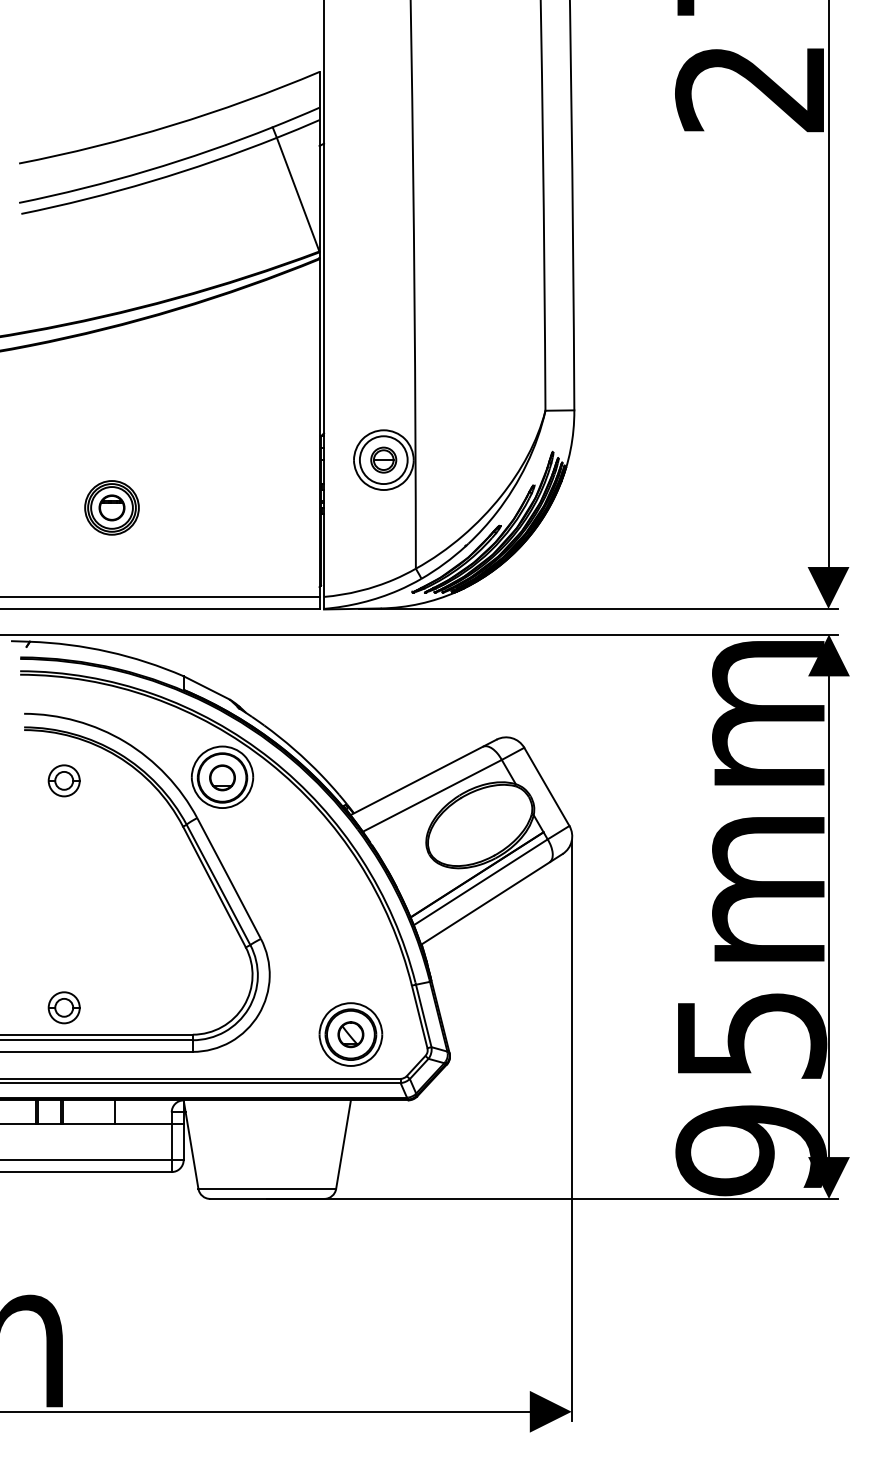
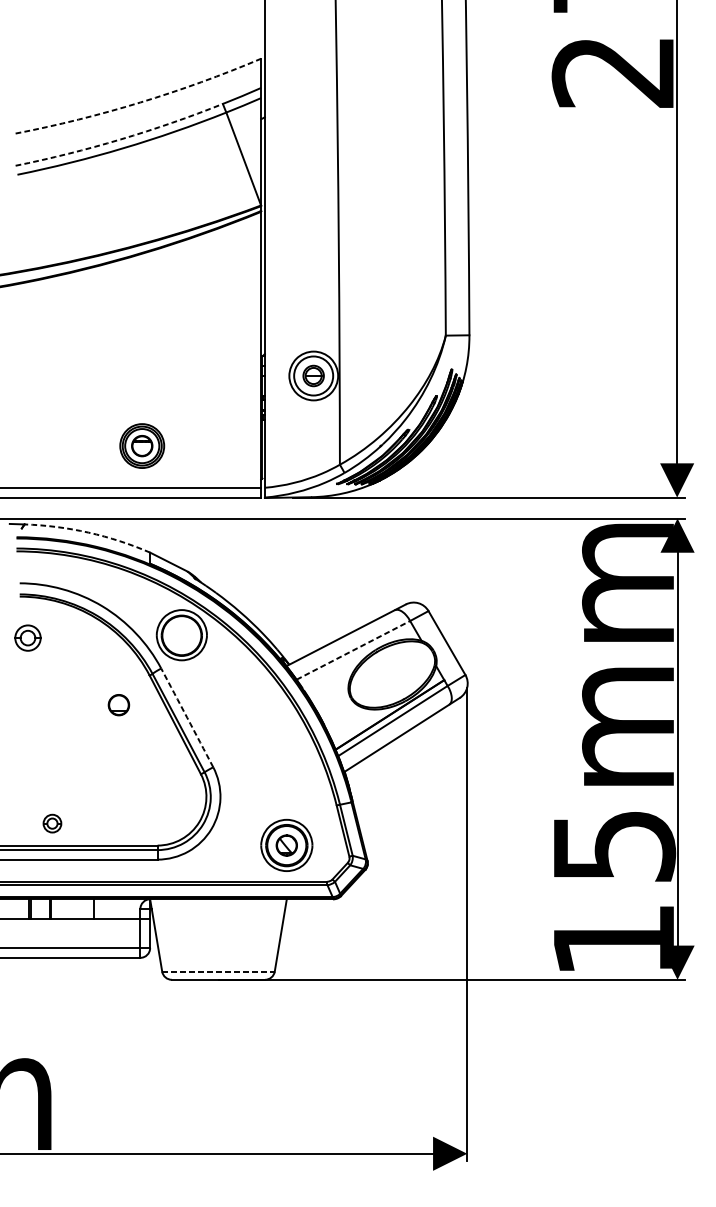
arc: (171, 125) -> (140, 102), solid -> dashed
arc: (147, 170) -> (120, 139), solid -> dashed
part: (111, 507) -> (141, 445), moved
arc: (108, 651) -> (88, 532), solid -> dashed
part: (222, 777) -> (118, 704), moved
part: (63, 780) -> (27, 637), moved
line: (432, 795) -> (353, 650), solid -> dashed
arc: (229, 878) -> (187, 717), solid -> dashed
part: (63, 1007) -> (51, 823), size x0.7
text: (751, 1150) -> (614, 940), 95mm -> 15mm
line: (267, 1188) -> (218, 971), solid -> dashed

